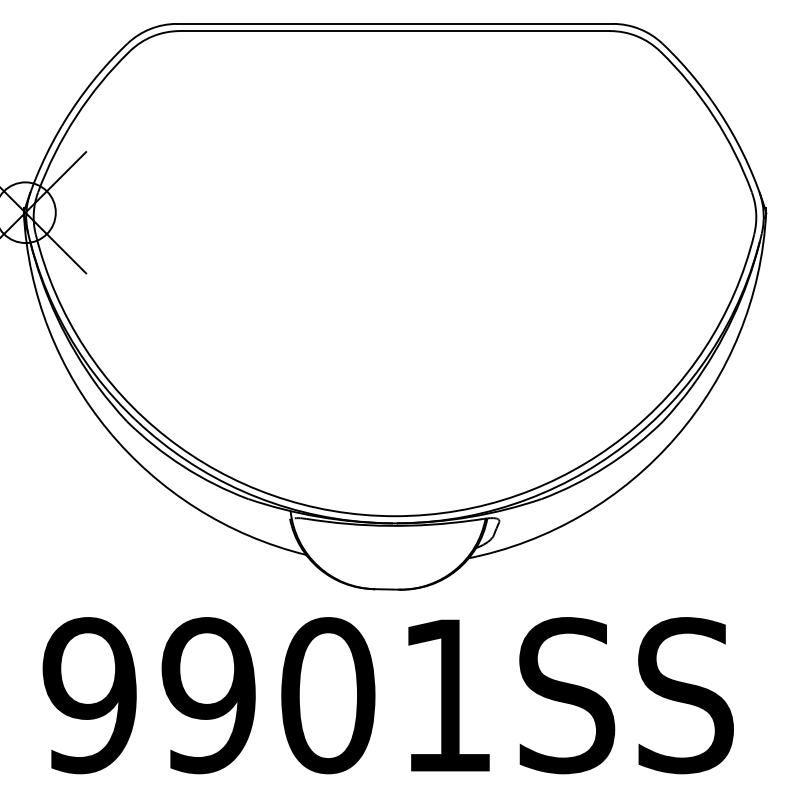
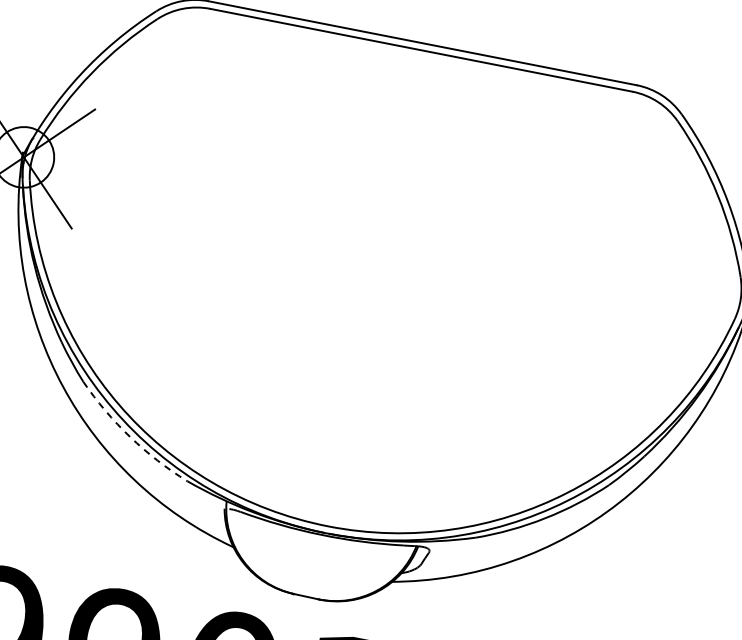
arc: (183, 466) -> (130, 436), solid -> dashed

